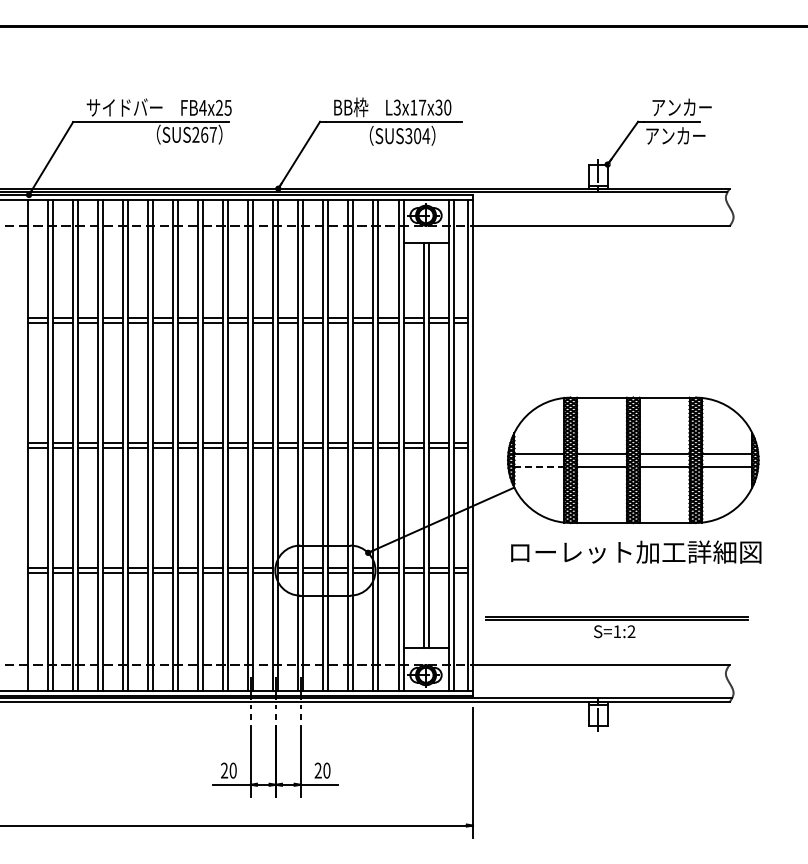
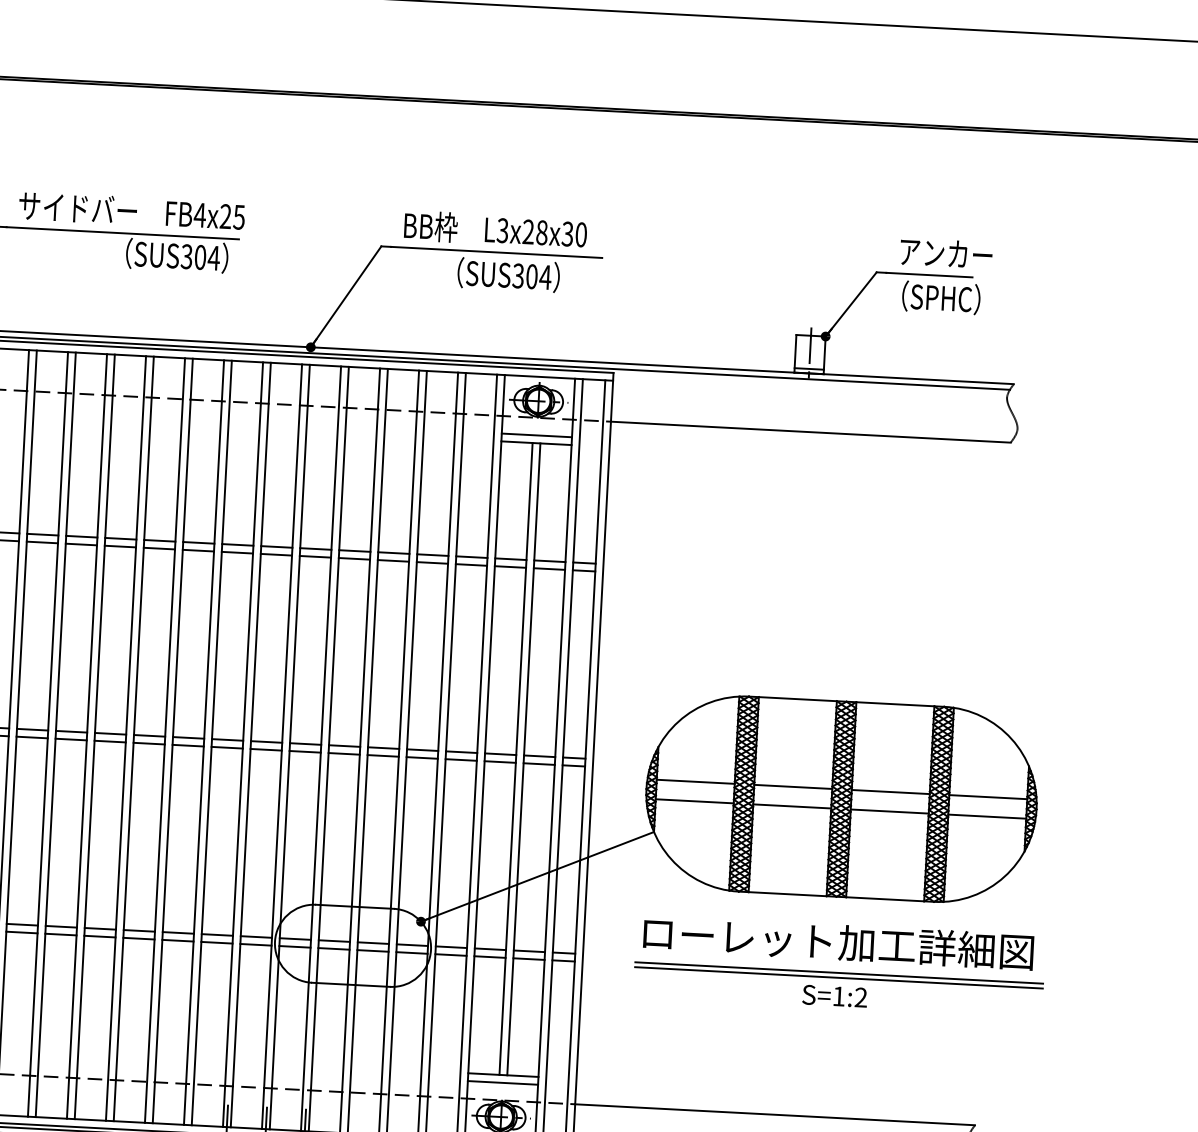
text: (418, 107) -> (535, 232), L3x17x30 -> L3x28x30
text: (204, 134) -> (200, 256), SUS267 -> SUS304
text: (675, 135) -> (933, 296), アンカー -> （SPHC）
line: (425, 237) -> (536, 435), added
line: (539, 466) -> (694, 801), dashed -> solid
part: (616, 627) -> (838, 989), moved
line: (425, 653) -> (502, 1083), added

